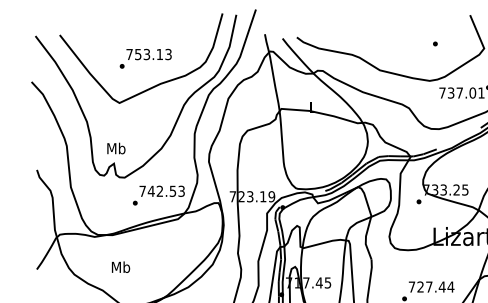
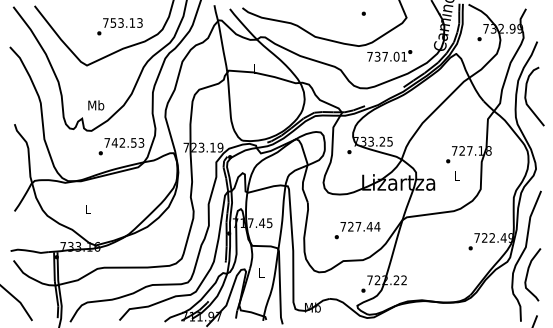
text: (145, 58) -> (119, 26), moved
text: (116, 148) -> (96, 105), moved
text: (121, 267) -> (88, 209), Mb -> L

